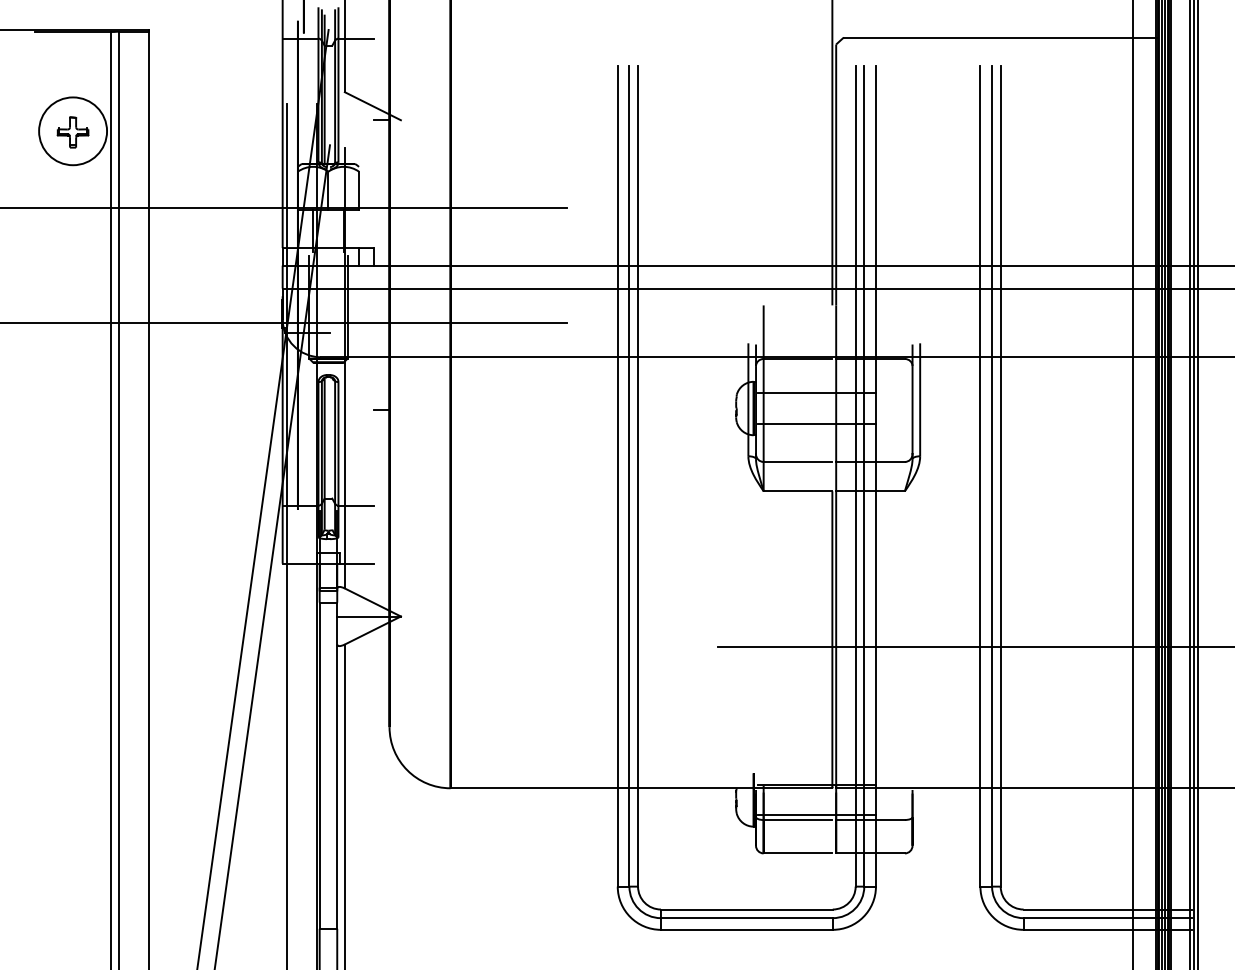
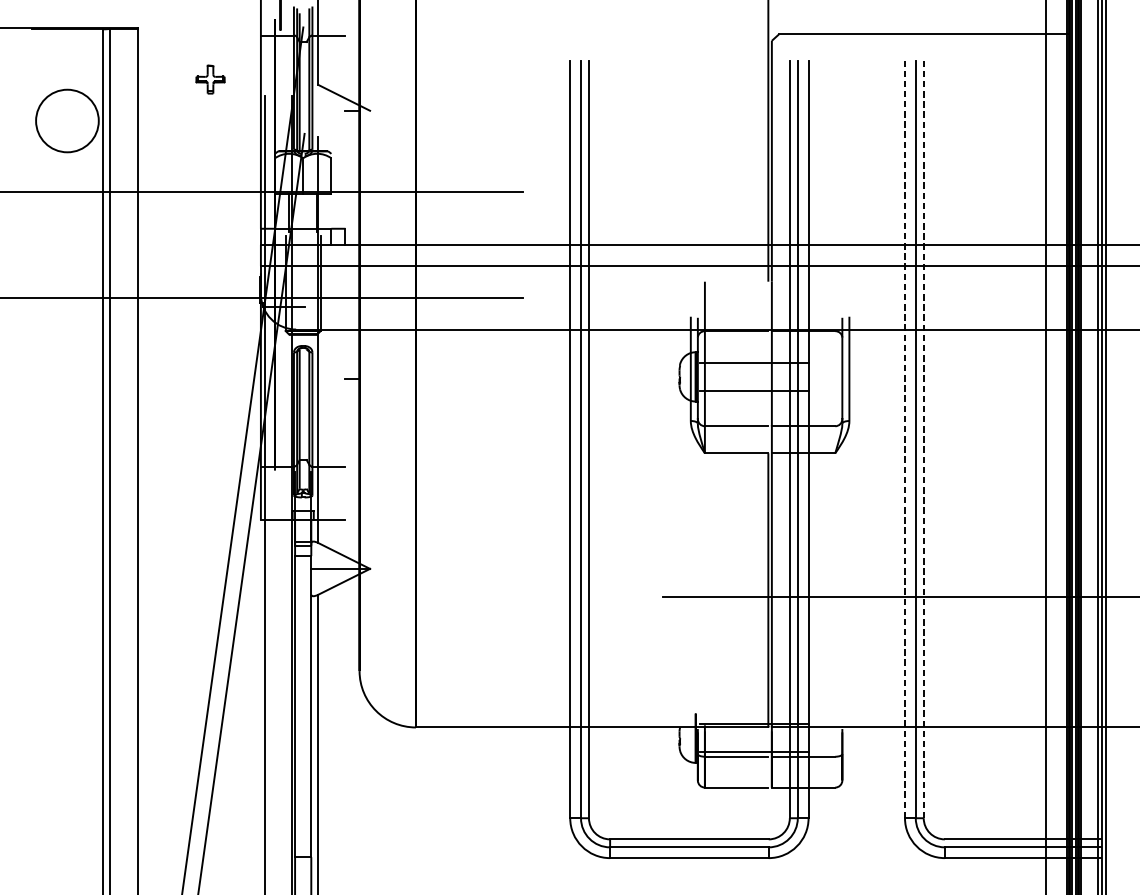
part: (72, 132) -> (209, 79), moved
line: (980, 475) -> (905, 438), solid -> dashed
line: (1000, 476) -> (923, 439), solid -> dashed

